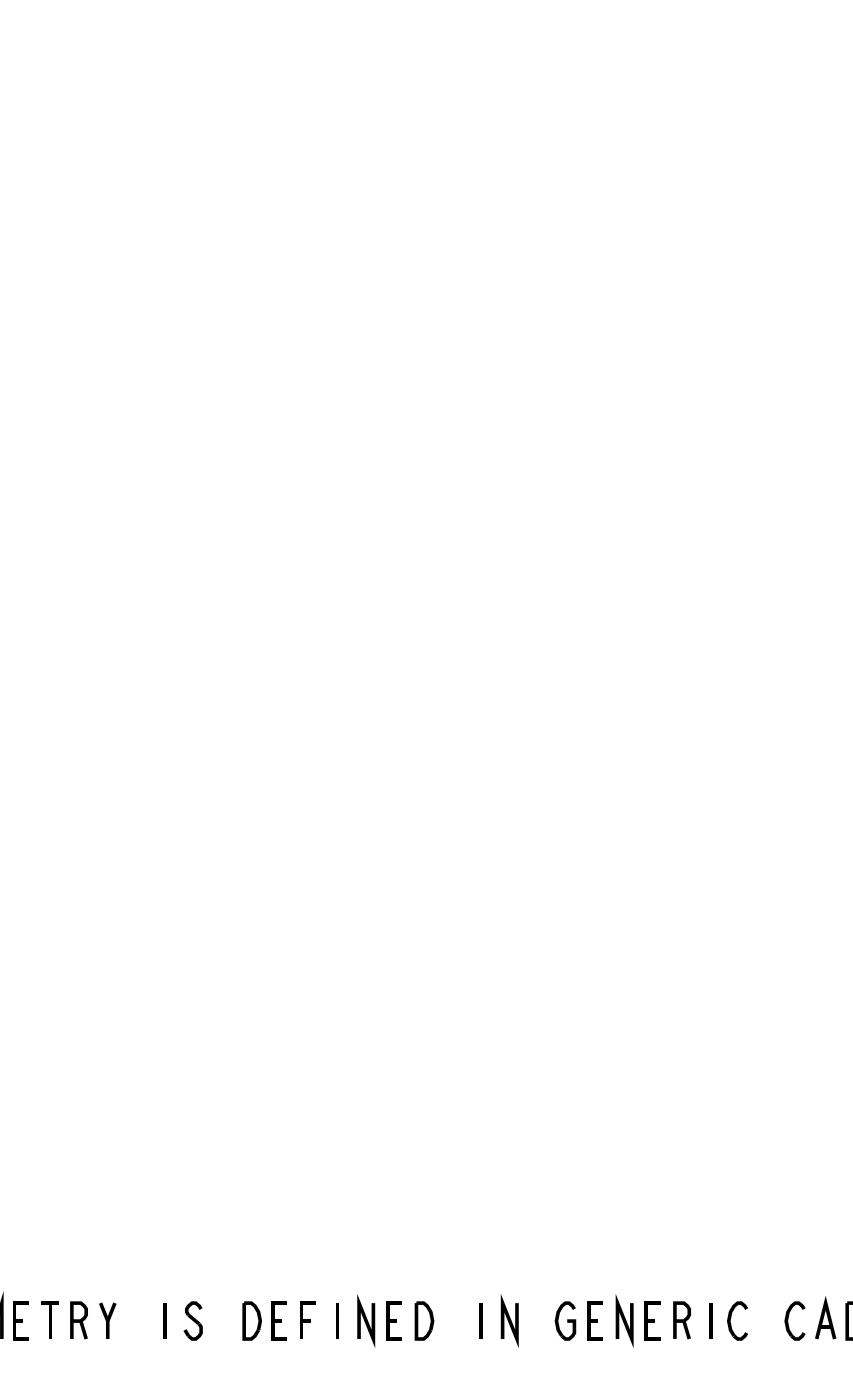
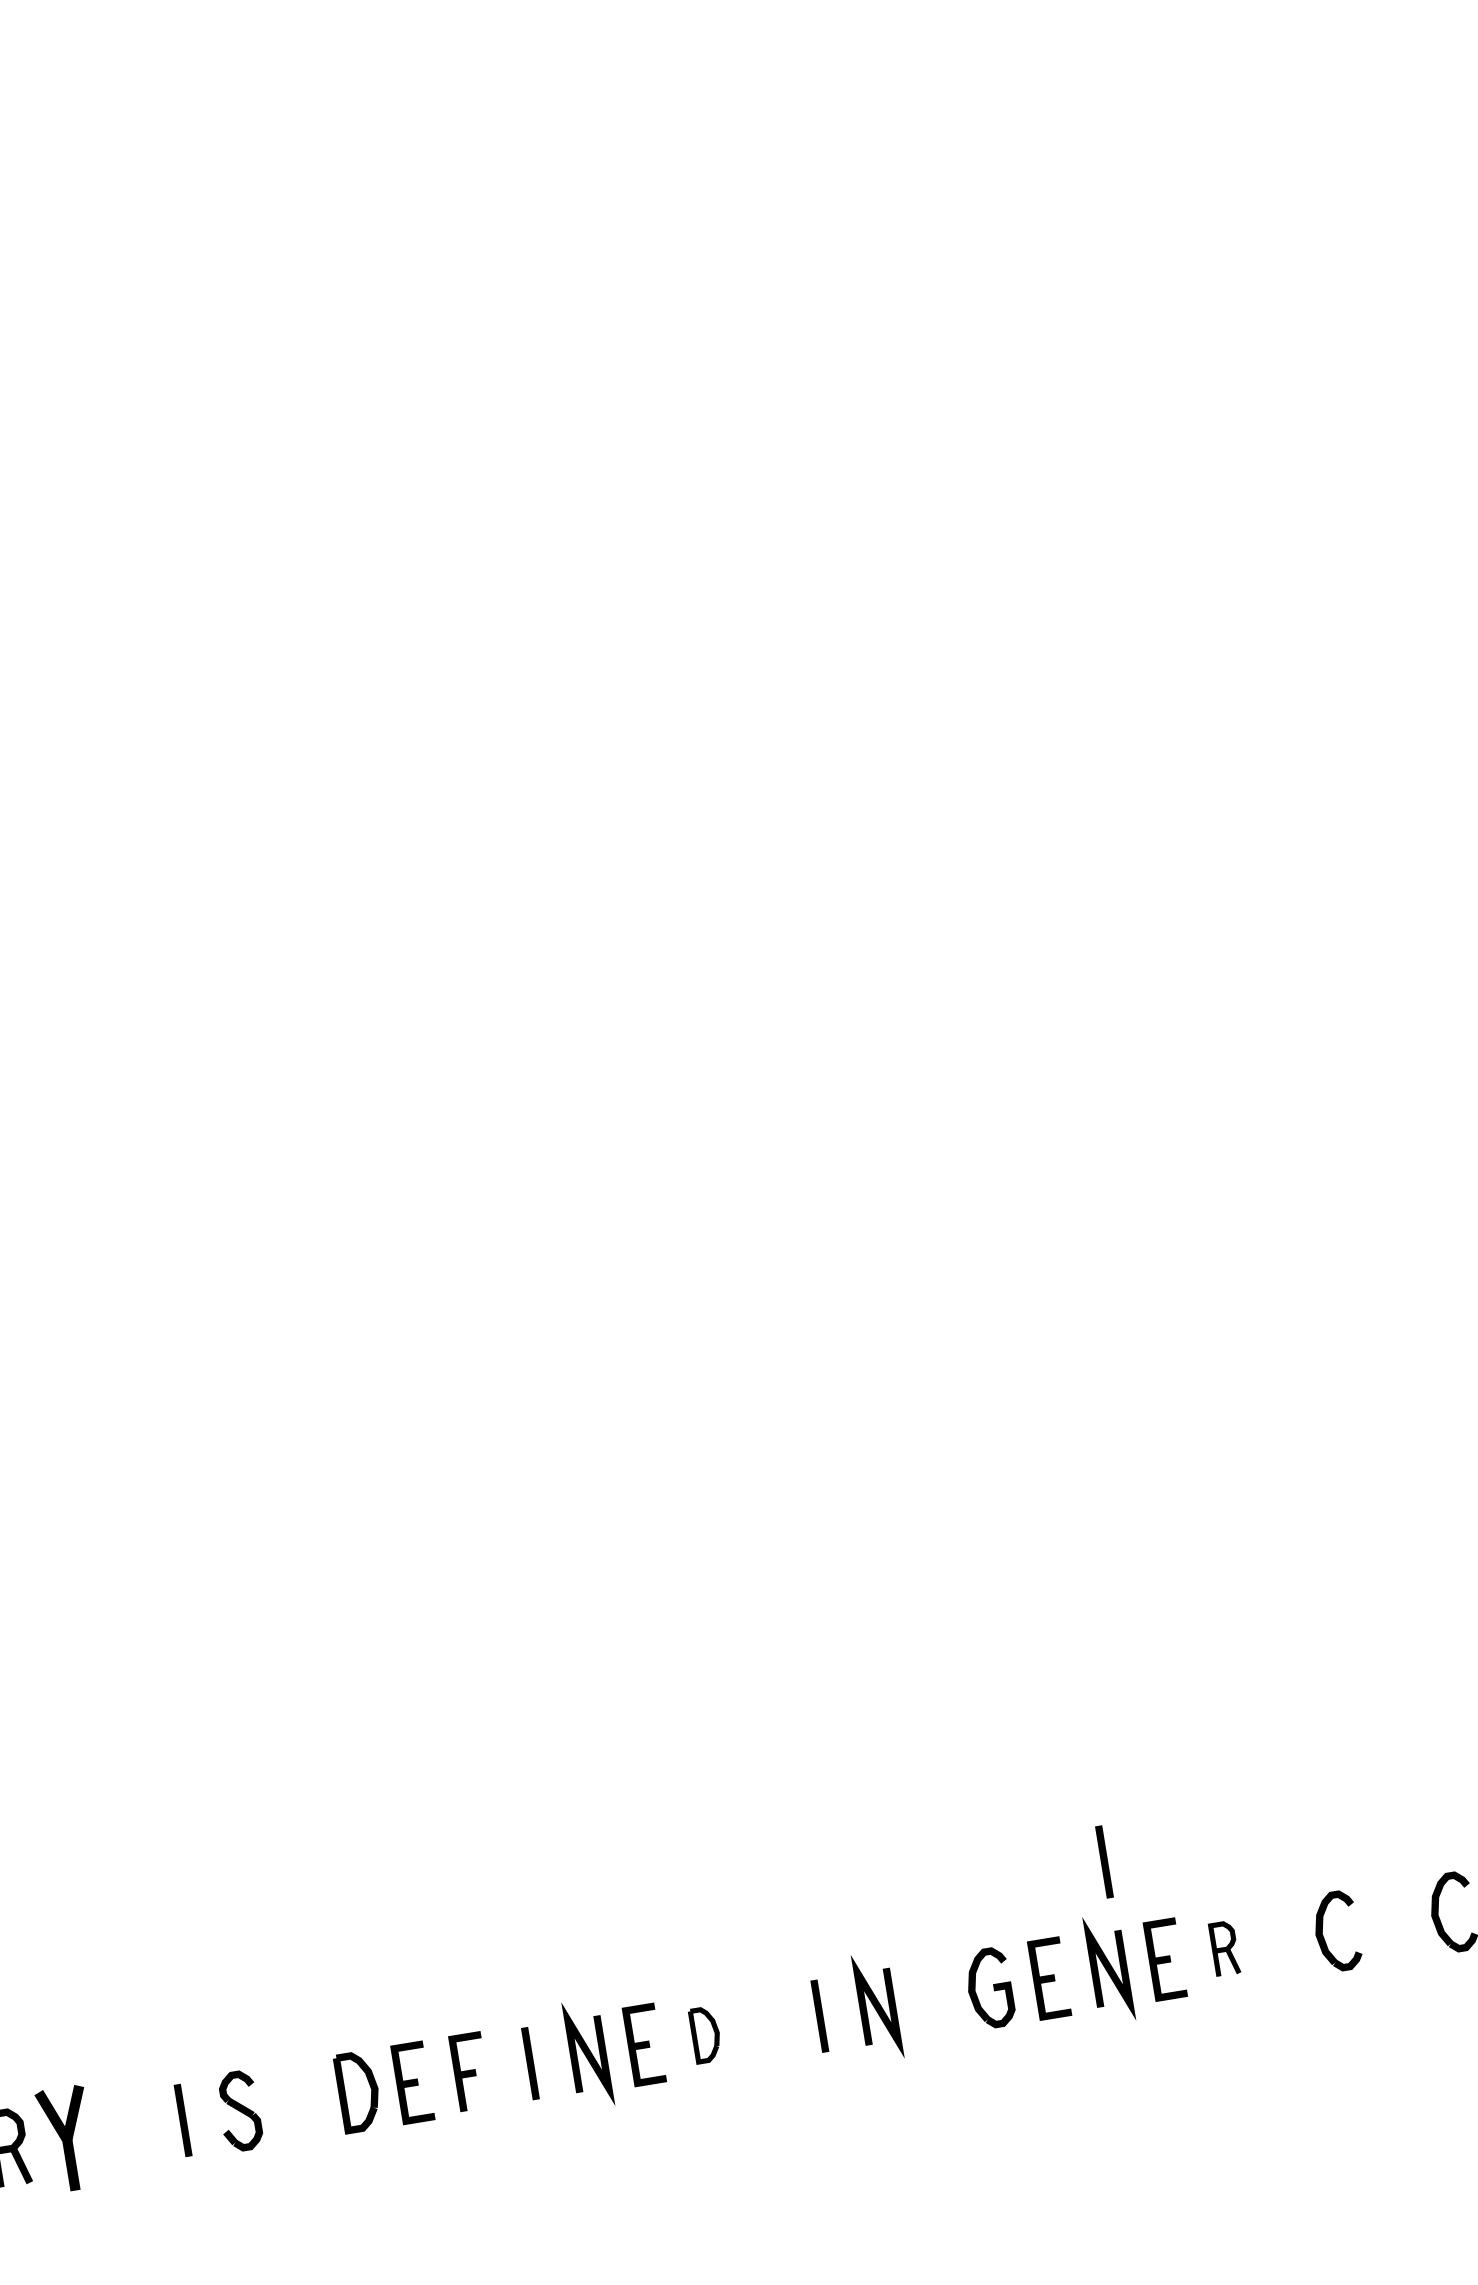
part: (107, 1320) -> (66, 2138), size x1.4
part: (424, 1320) -> (705, 2033), size x0.7
part: (681, 1320) -> (1223, 1948), size x0.7
line: (710, 1320) -> (1103, 1860), moved

